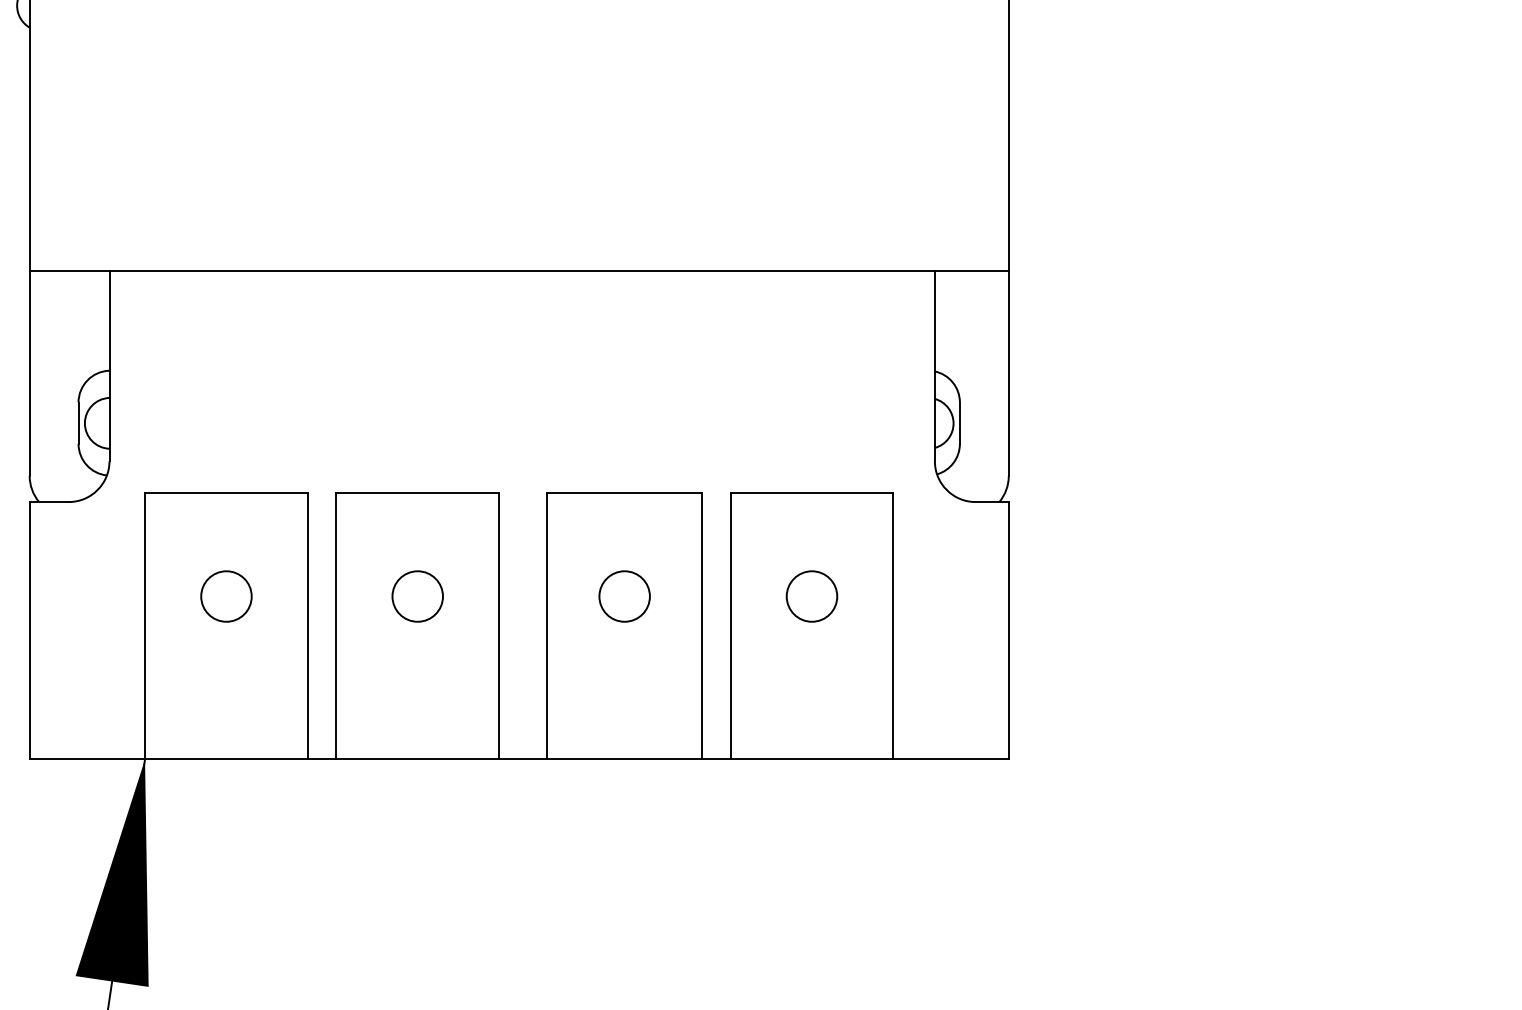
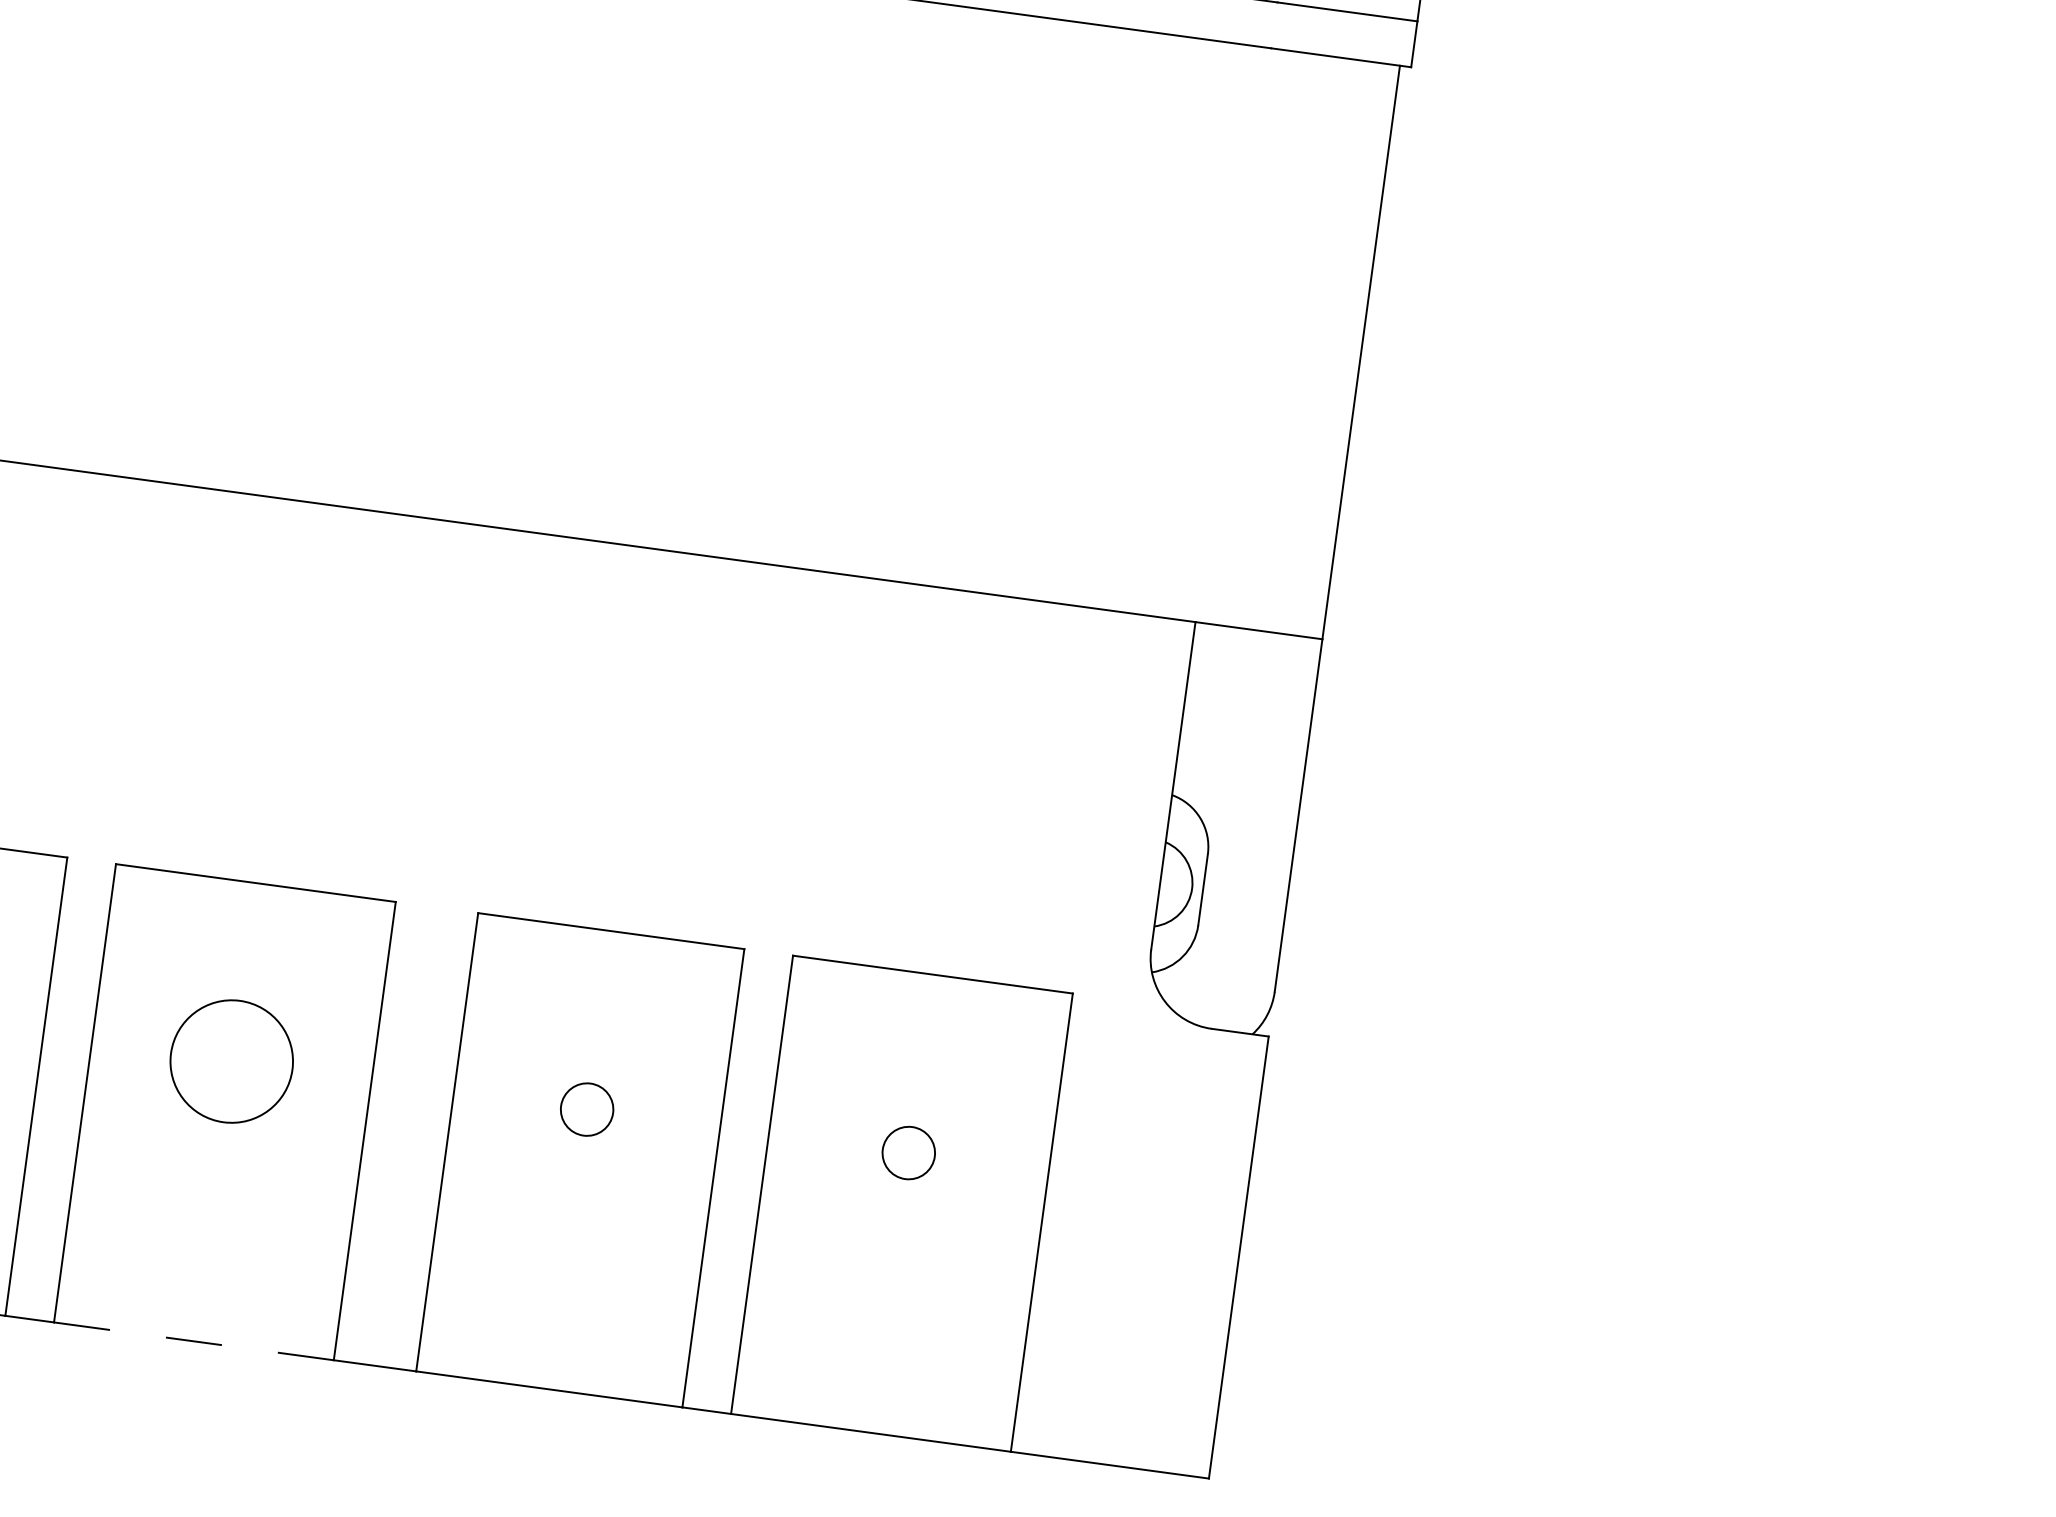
circle: (417, 596) -> (231, 1061), size x1.4
circle: (624, 596) -> (586, 1109), size x0.6
circle: (811, 596) -> (907, 1152), size x0.6
line: (417, 759) -> (193, 1341), solid -> dashed

